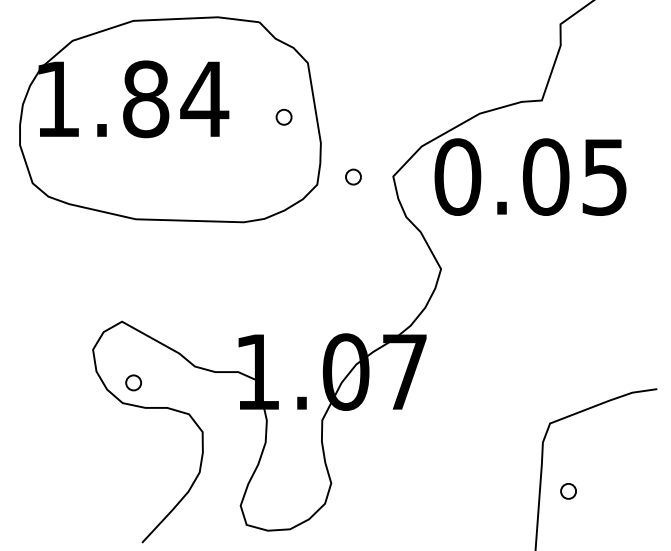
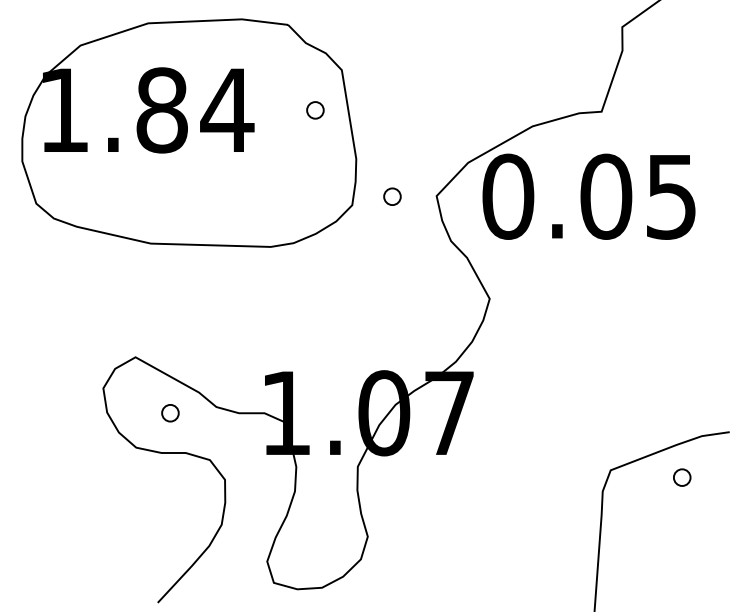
part: (284, 117) -> (315, 110), moved
part: (133, 383) -> (170, 413), moved
part: (568, 491) -> (682, 477), moved

